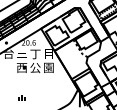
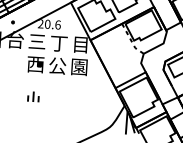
part: (21, 97) -> (32, 96), moved

